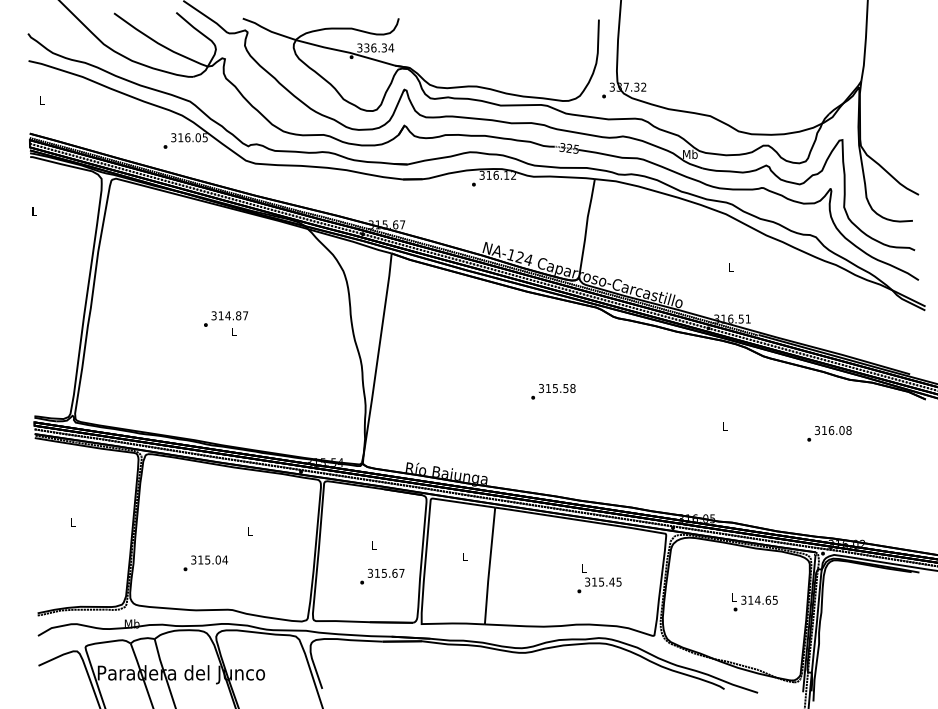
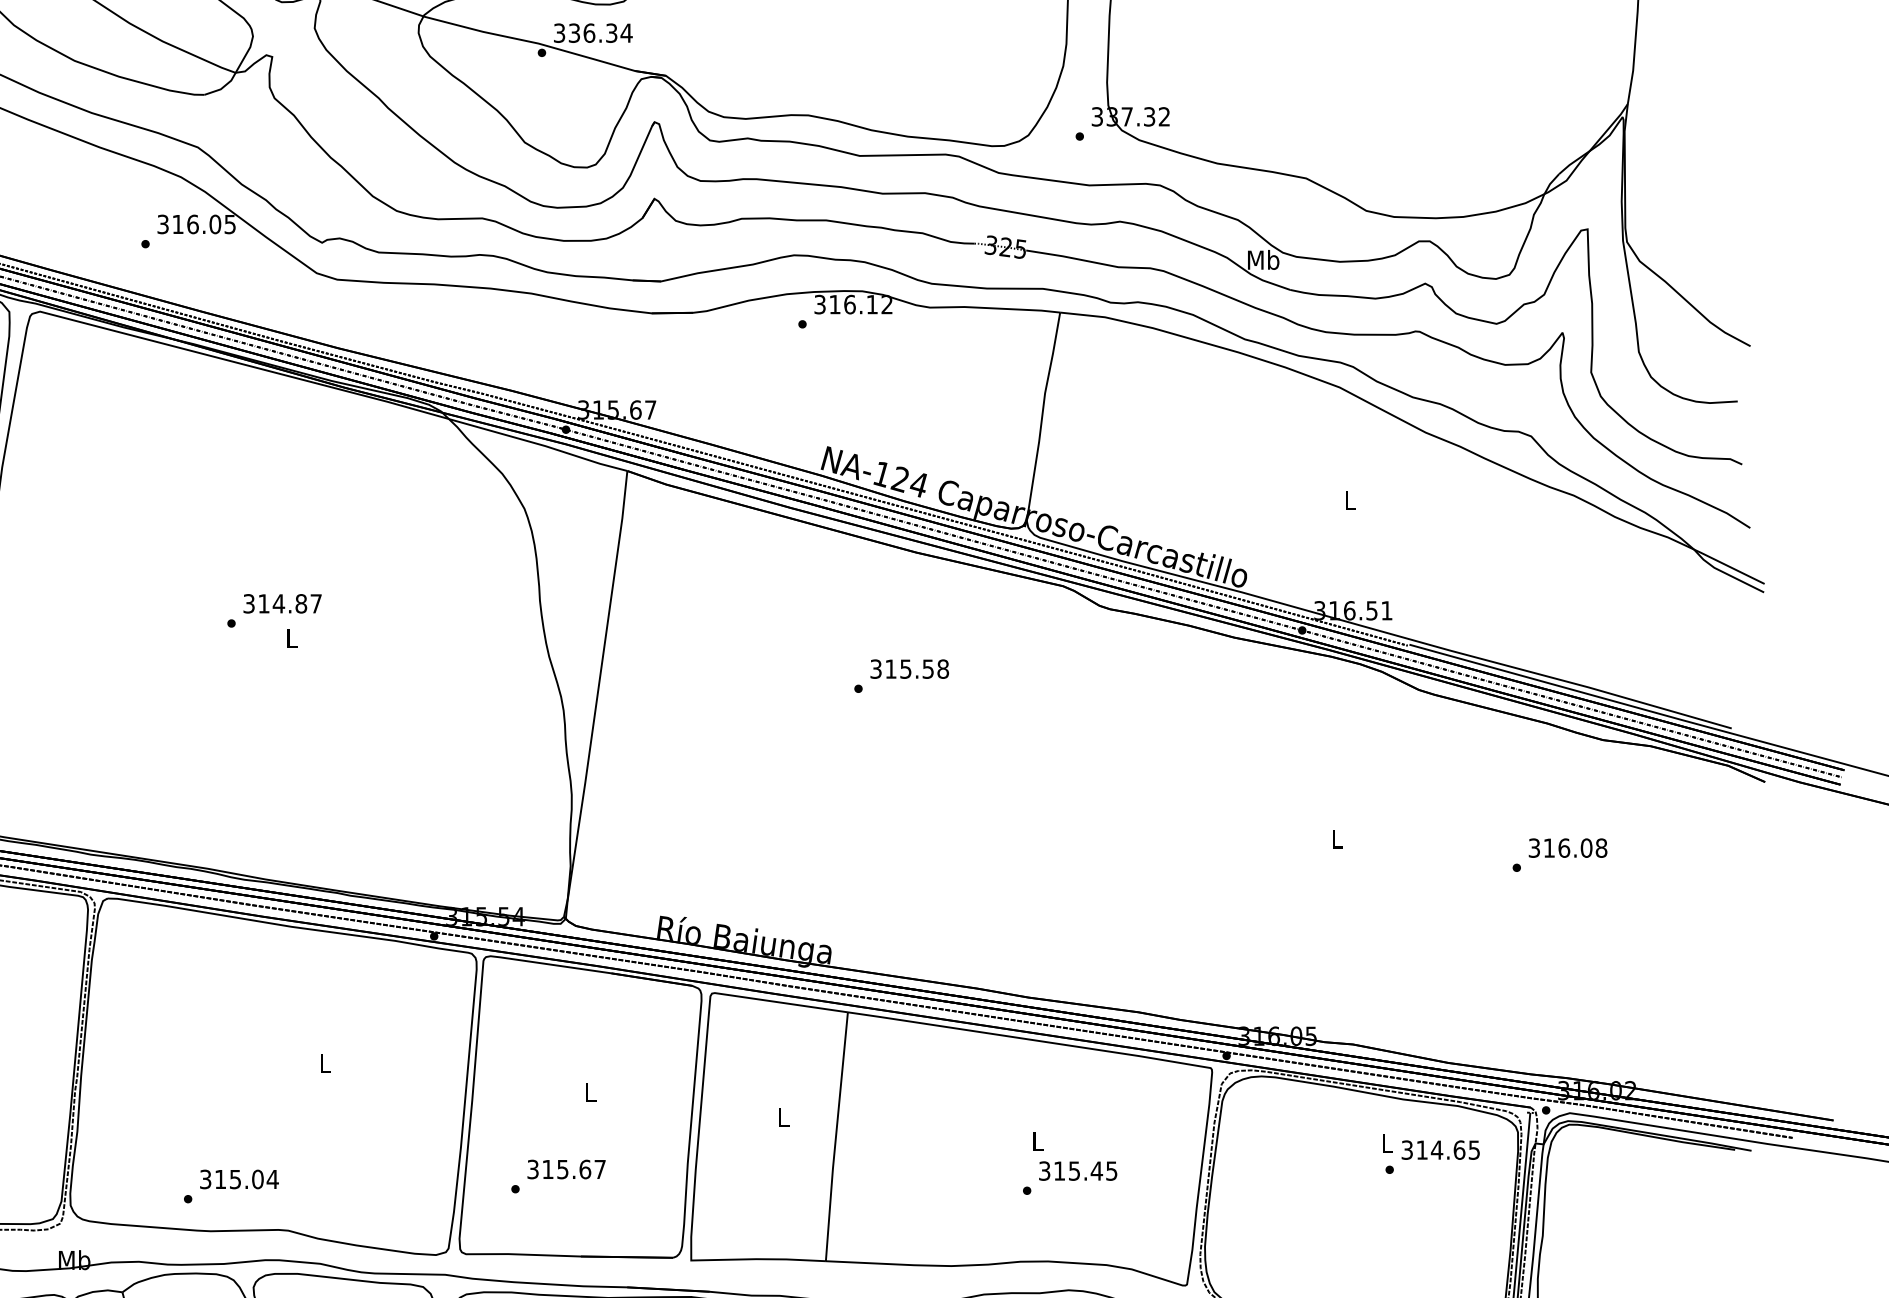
text: (553, 391) -> (901, 675), moved
text: (205, 563) -> (230, 1186), moved
text: (382, 576) -> (558, 1176), moved
text: (754, 602) -> (1430, 1154), moved

